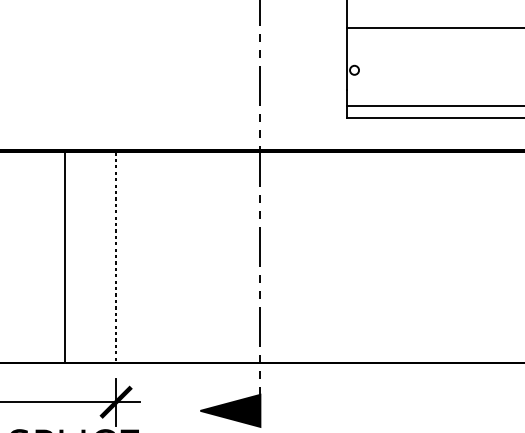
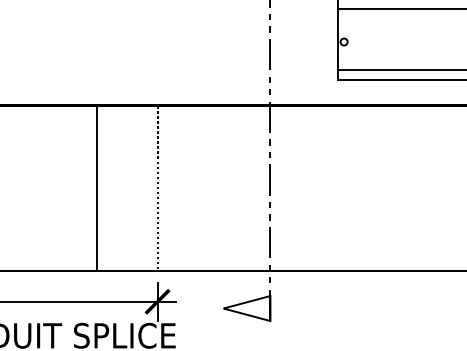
line: (64, 257) -> (96, 188), moved
fill: (229, 410) -> (246, 308), removed

